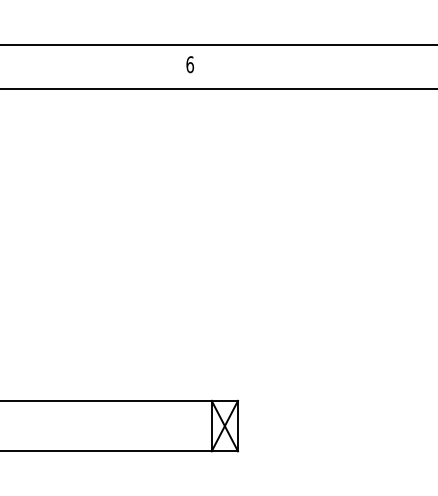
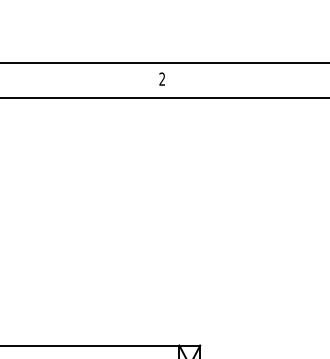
text: (190, 64) -> (162, 79), 6 -> 2

